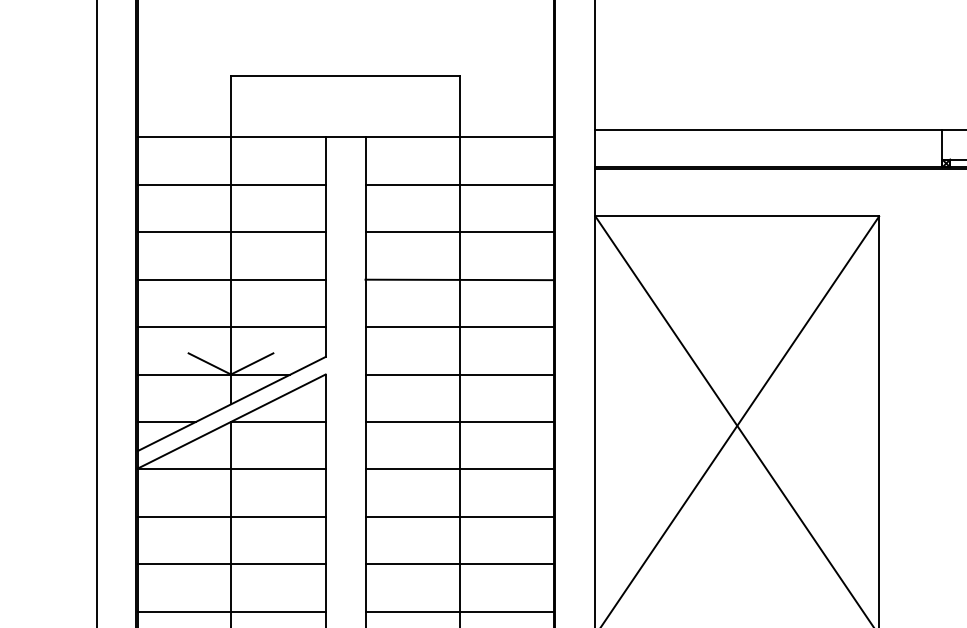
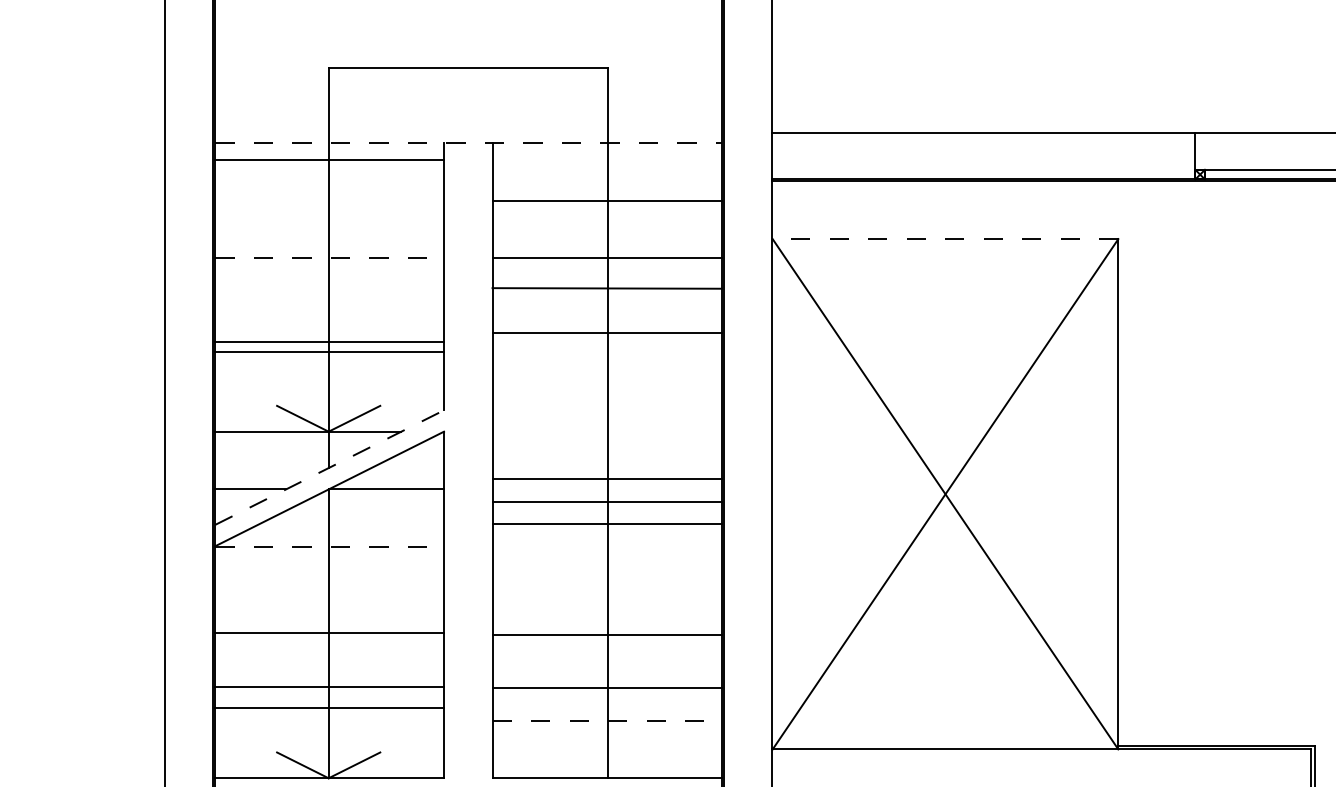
line: (345, 137) -> (468, 142), solid -> dashed
line: (231, 184) -> (329, 159), moved
line: (737, 216) -> (945, 239), solid -> dashed
line: (232, 232) -> (330, 258), solid -> dashed
line: (231, 279) -> (329, 352), moved
line: (459, 279) -> (606, 288), moved
line: (231, 326) -> (329, 341), moved
line: (459, 326) -> (606, 332), moved
line: (459, 374) -> (606, 478), moved
line: (231, 403) -> (329, 467), solid -> dashed
line: (459, 421) -> (606, 524), moved
line: (232, 469) -> (330, 547), solid -> dashed
line: (459, 469) -> (606, 502), moved
line: (231, 516) -> (329, 632), moved
line: (459, 516) -> (606, 634), moved
line: (231, 563) -> (329, 707), moved
line: (459, 563) -> (606, 687), moved
line: (231, 611) -> (329, 686), moved
line: (459, 611) -> (607, 720), solid -> dashed

